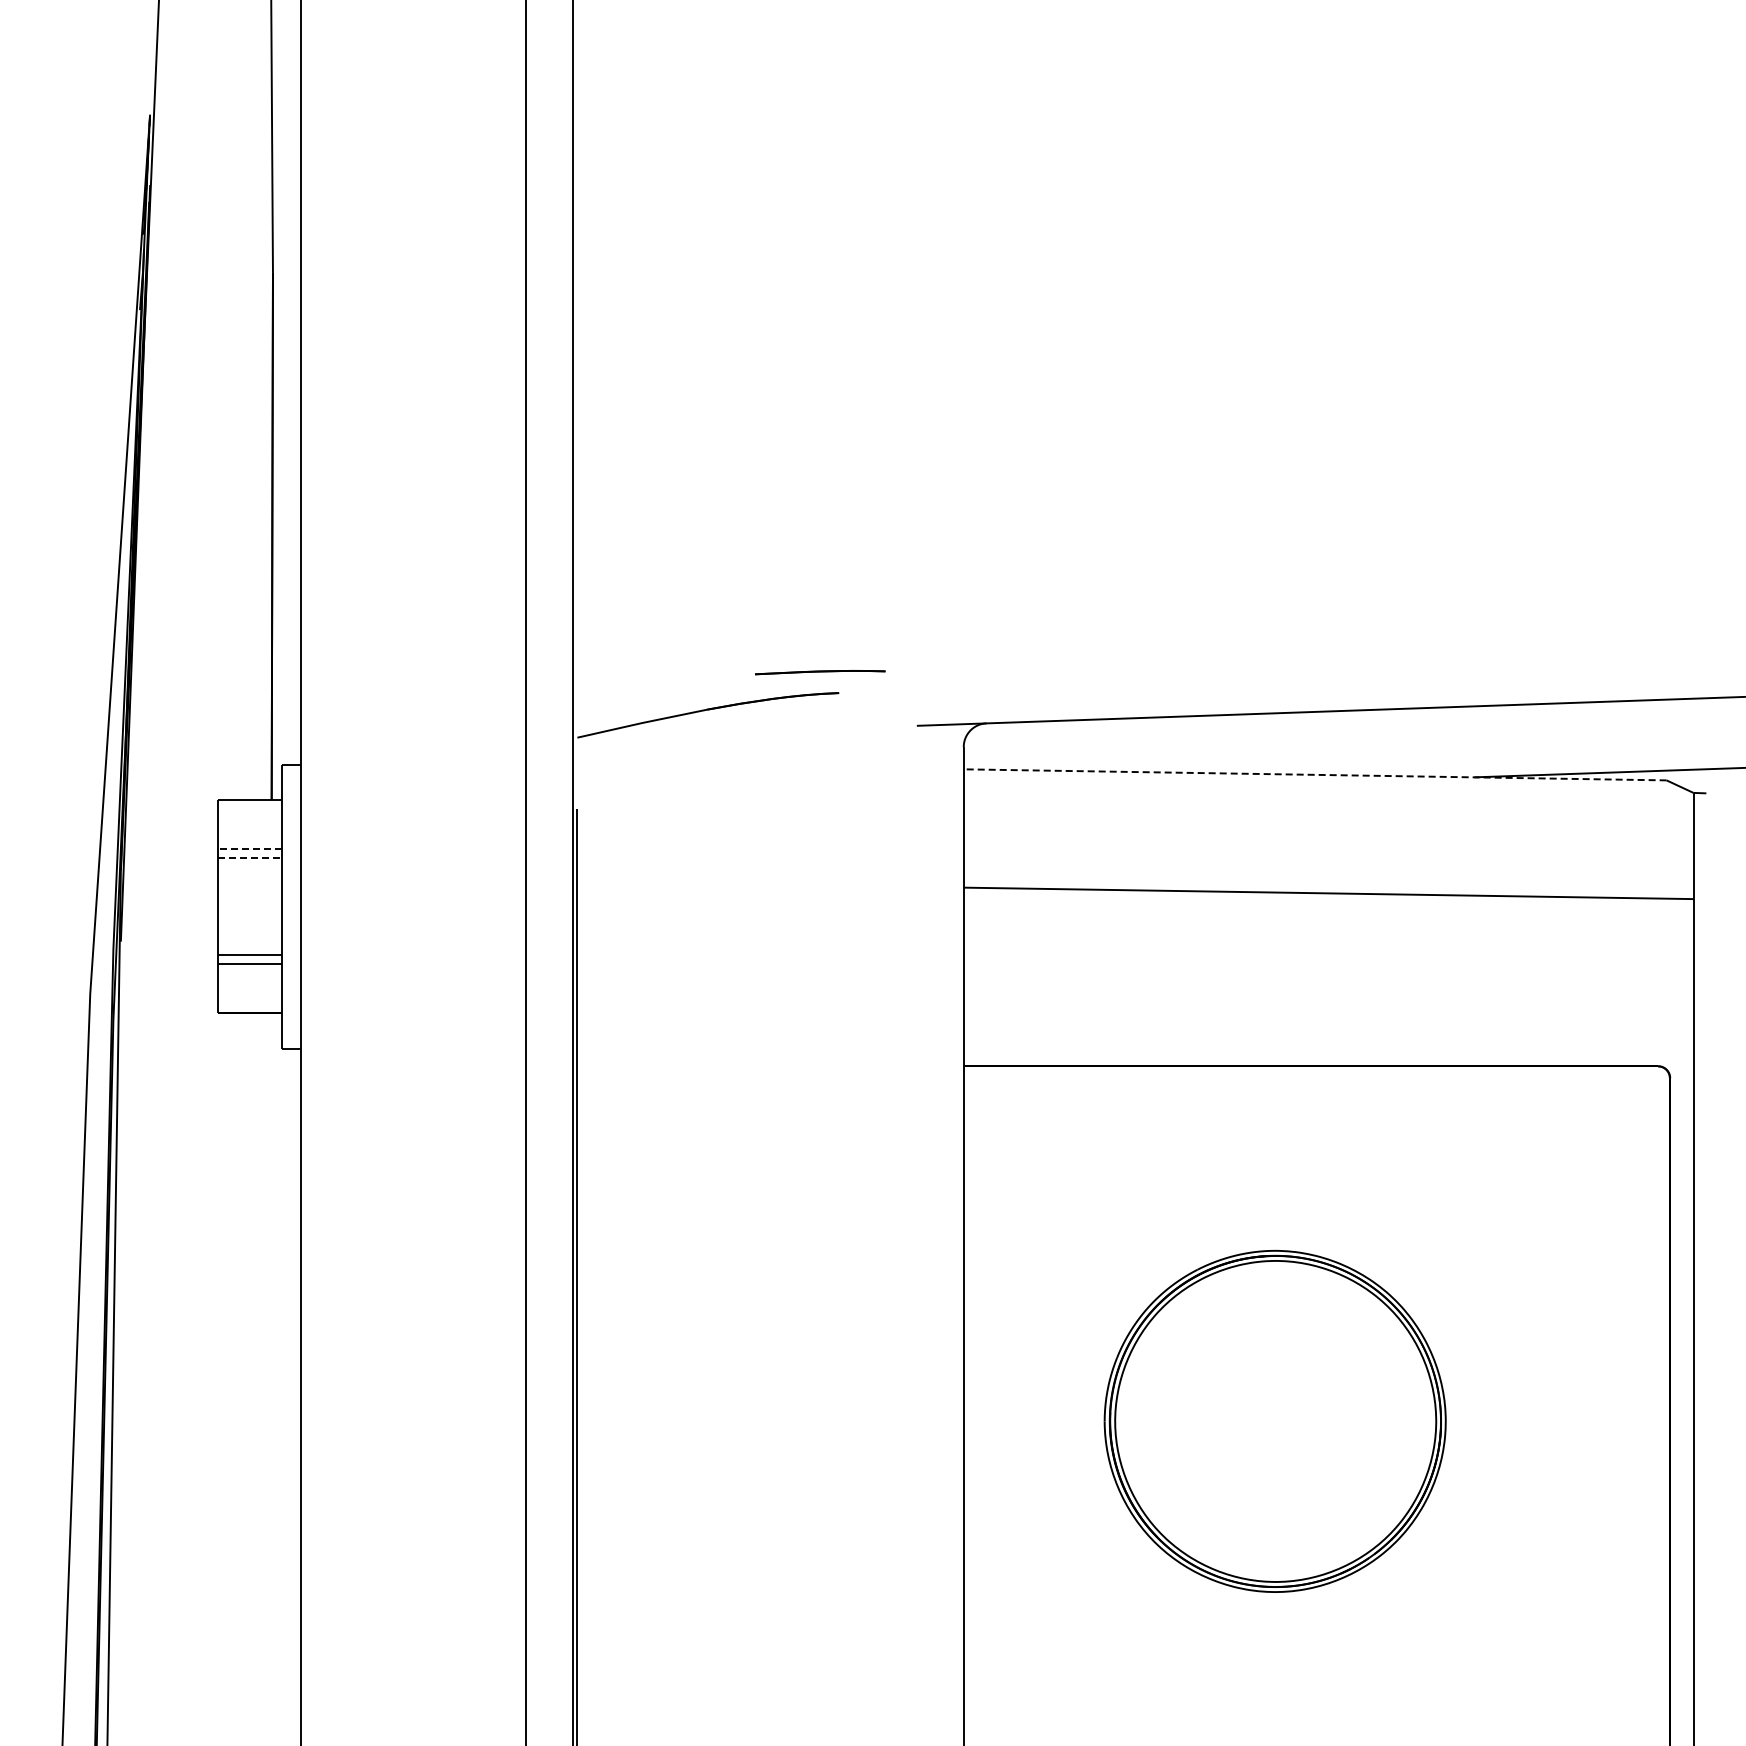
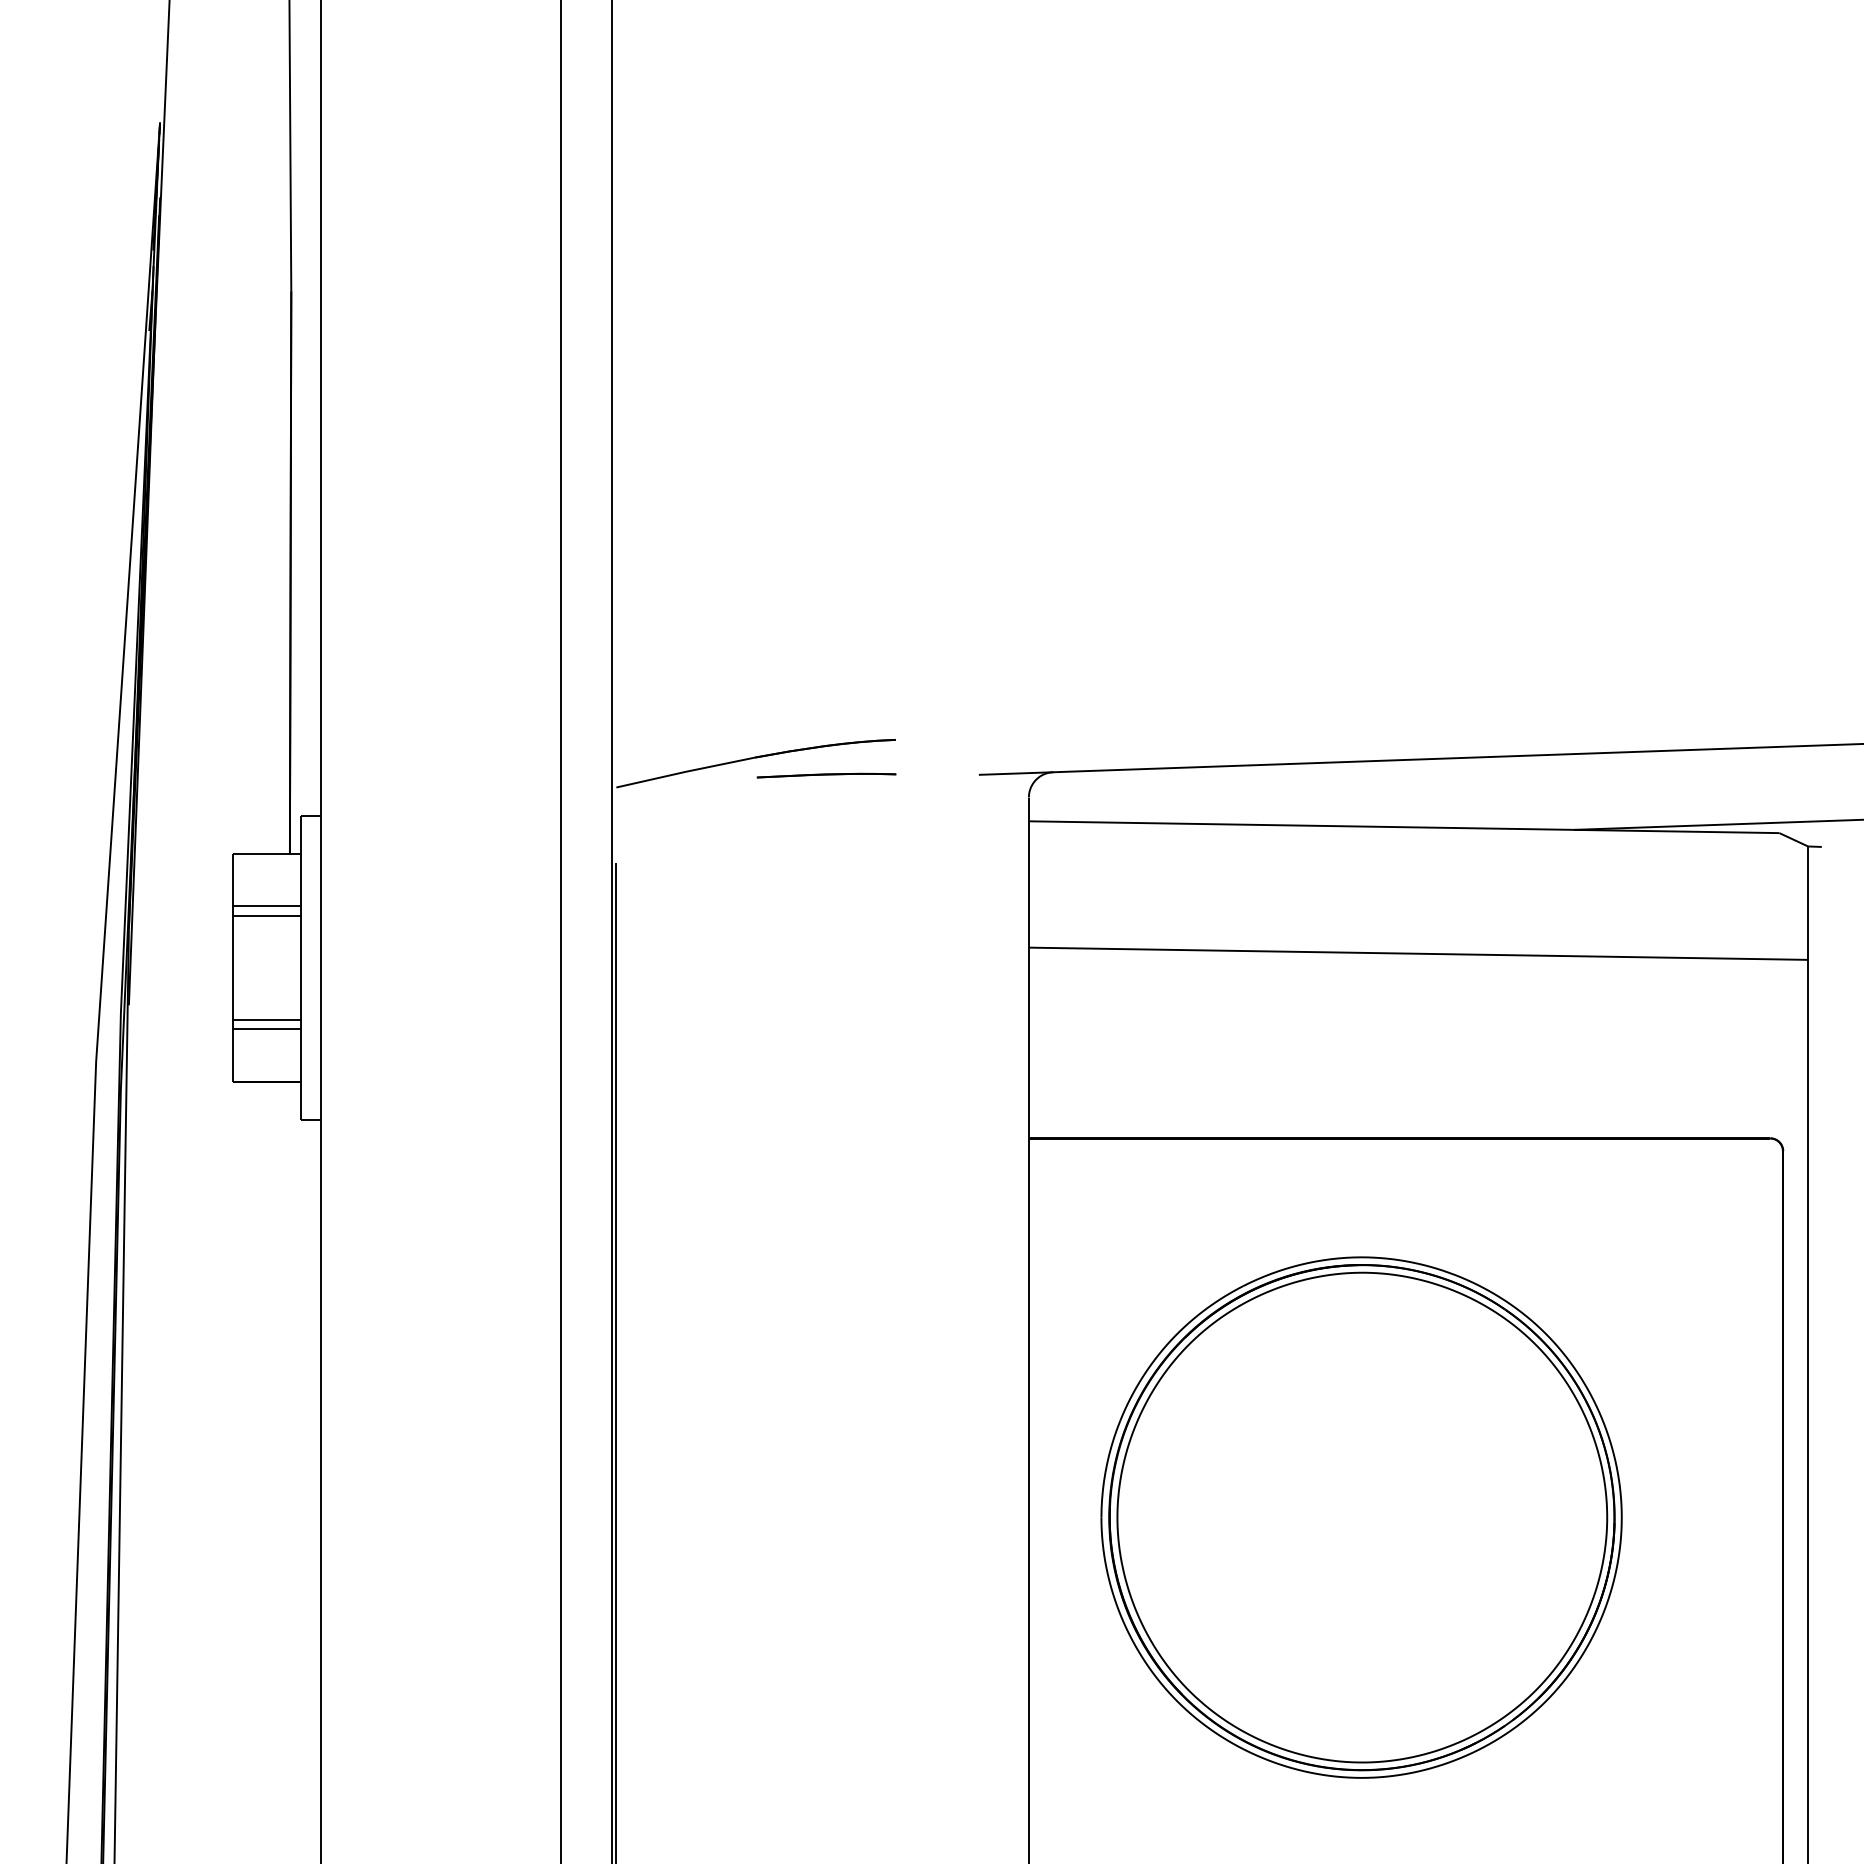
part: (820, 672) -> (826, 775), moved
line: (1314, 774) -> (1403, 826), dashed -> solid
line: (250, 849) -> (267, 906), dashed -> solid
line: (250, 857) -> (267, 915), dashed -> solid
part: (1274, 1421) -> (1360, 1517), size x1.43

